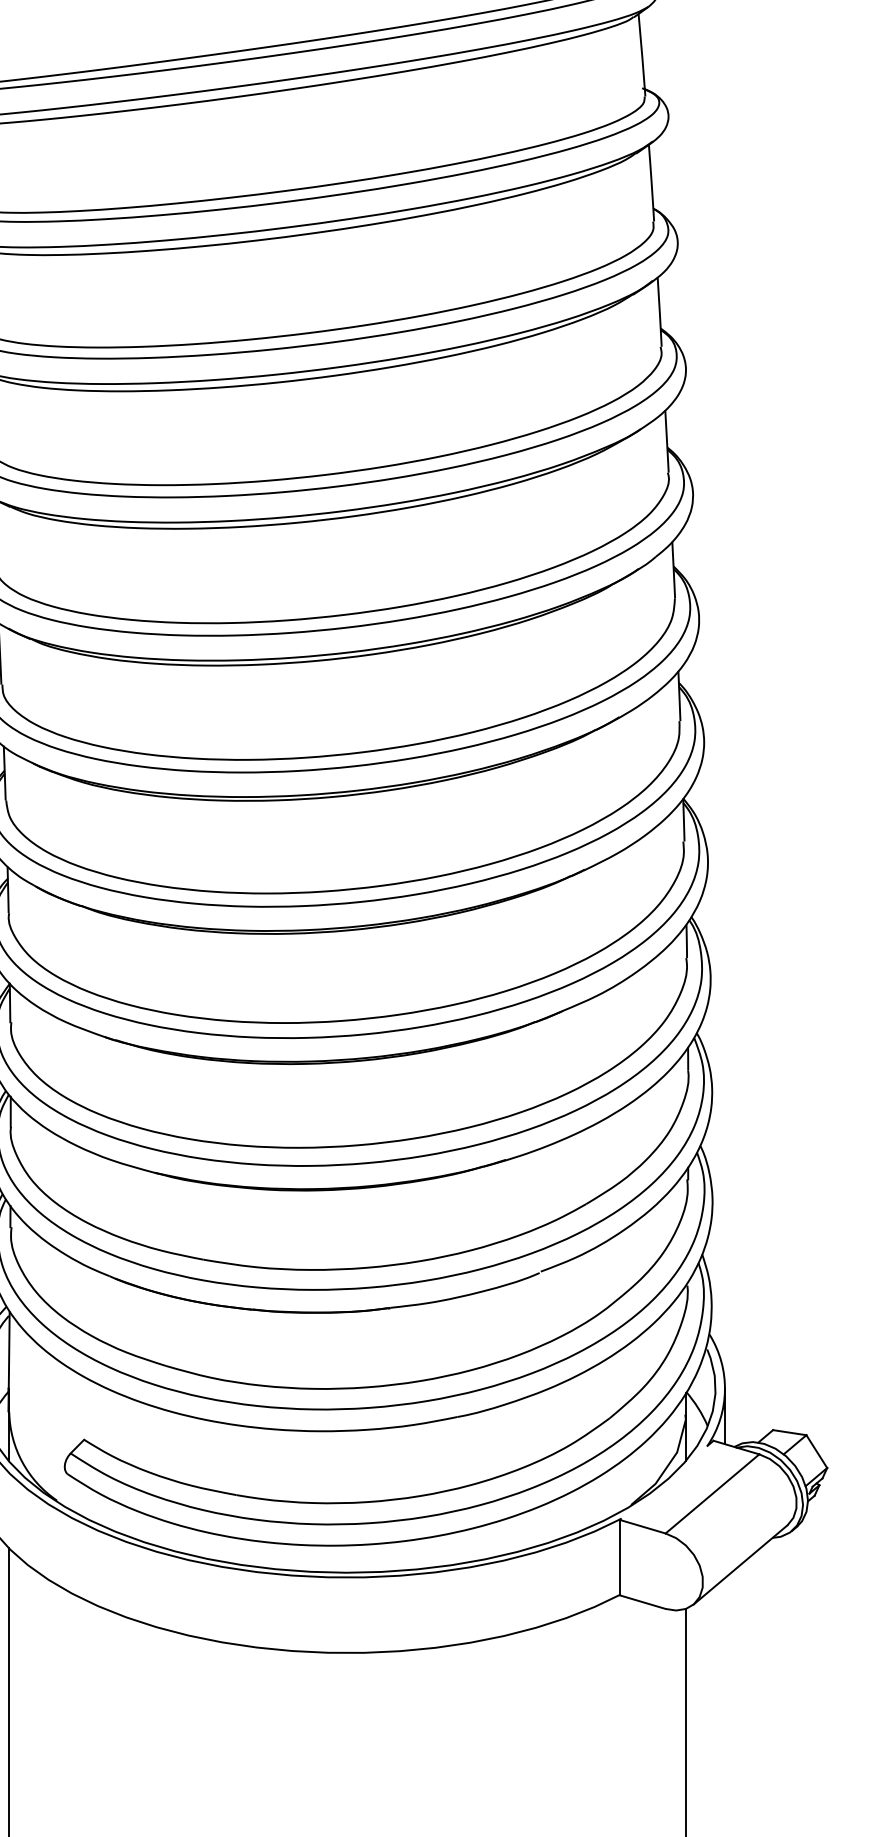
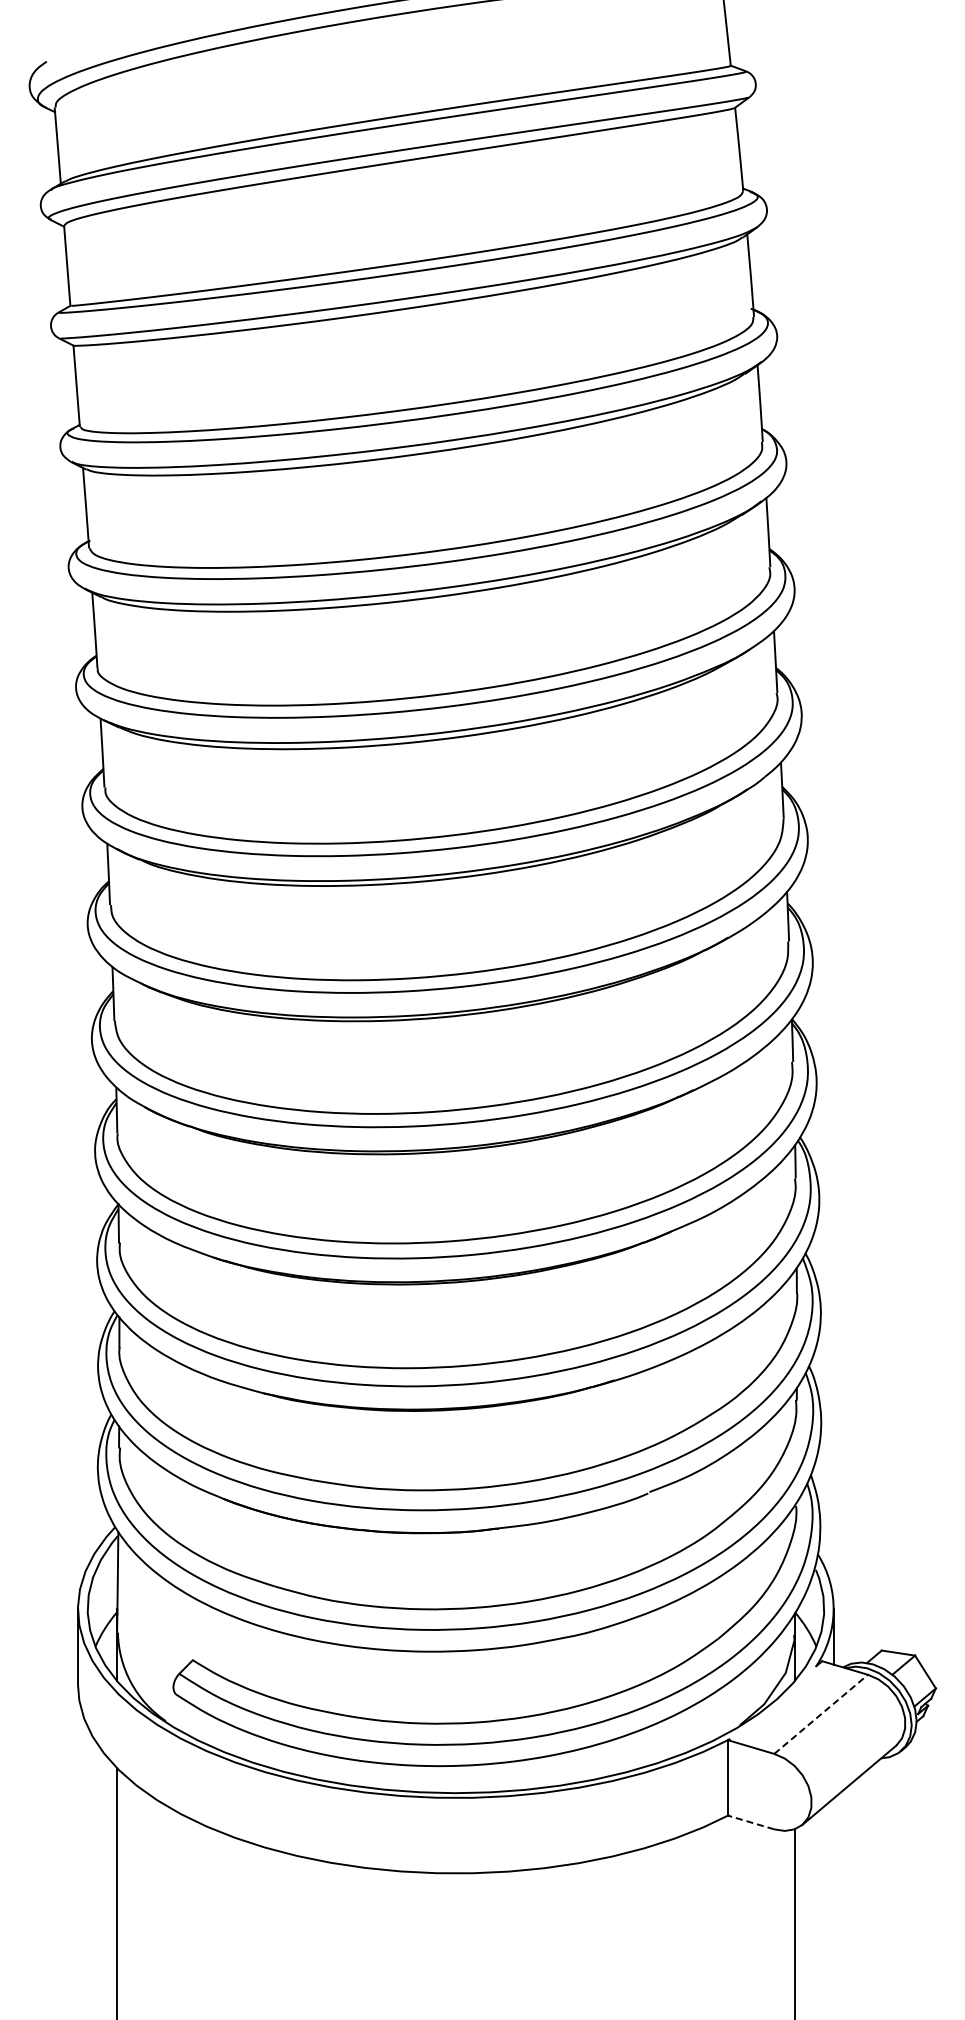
line: (712, 1494) -> (821, 1714), solid -> dashed
line: (642, 1602) -> (751, 1822), solid -> dashed

